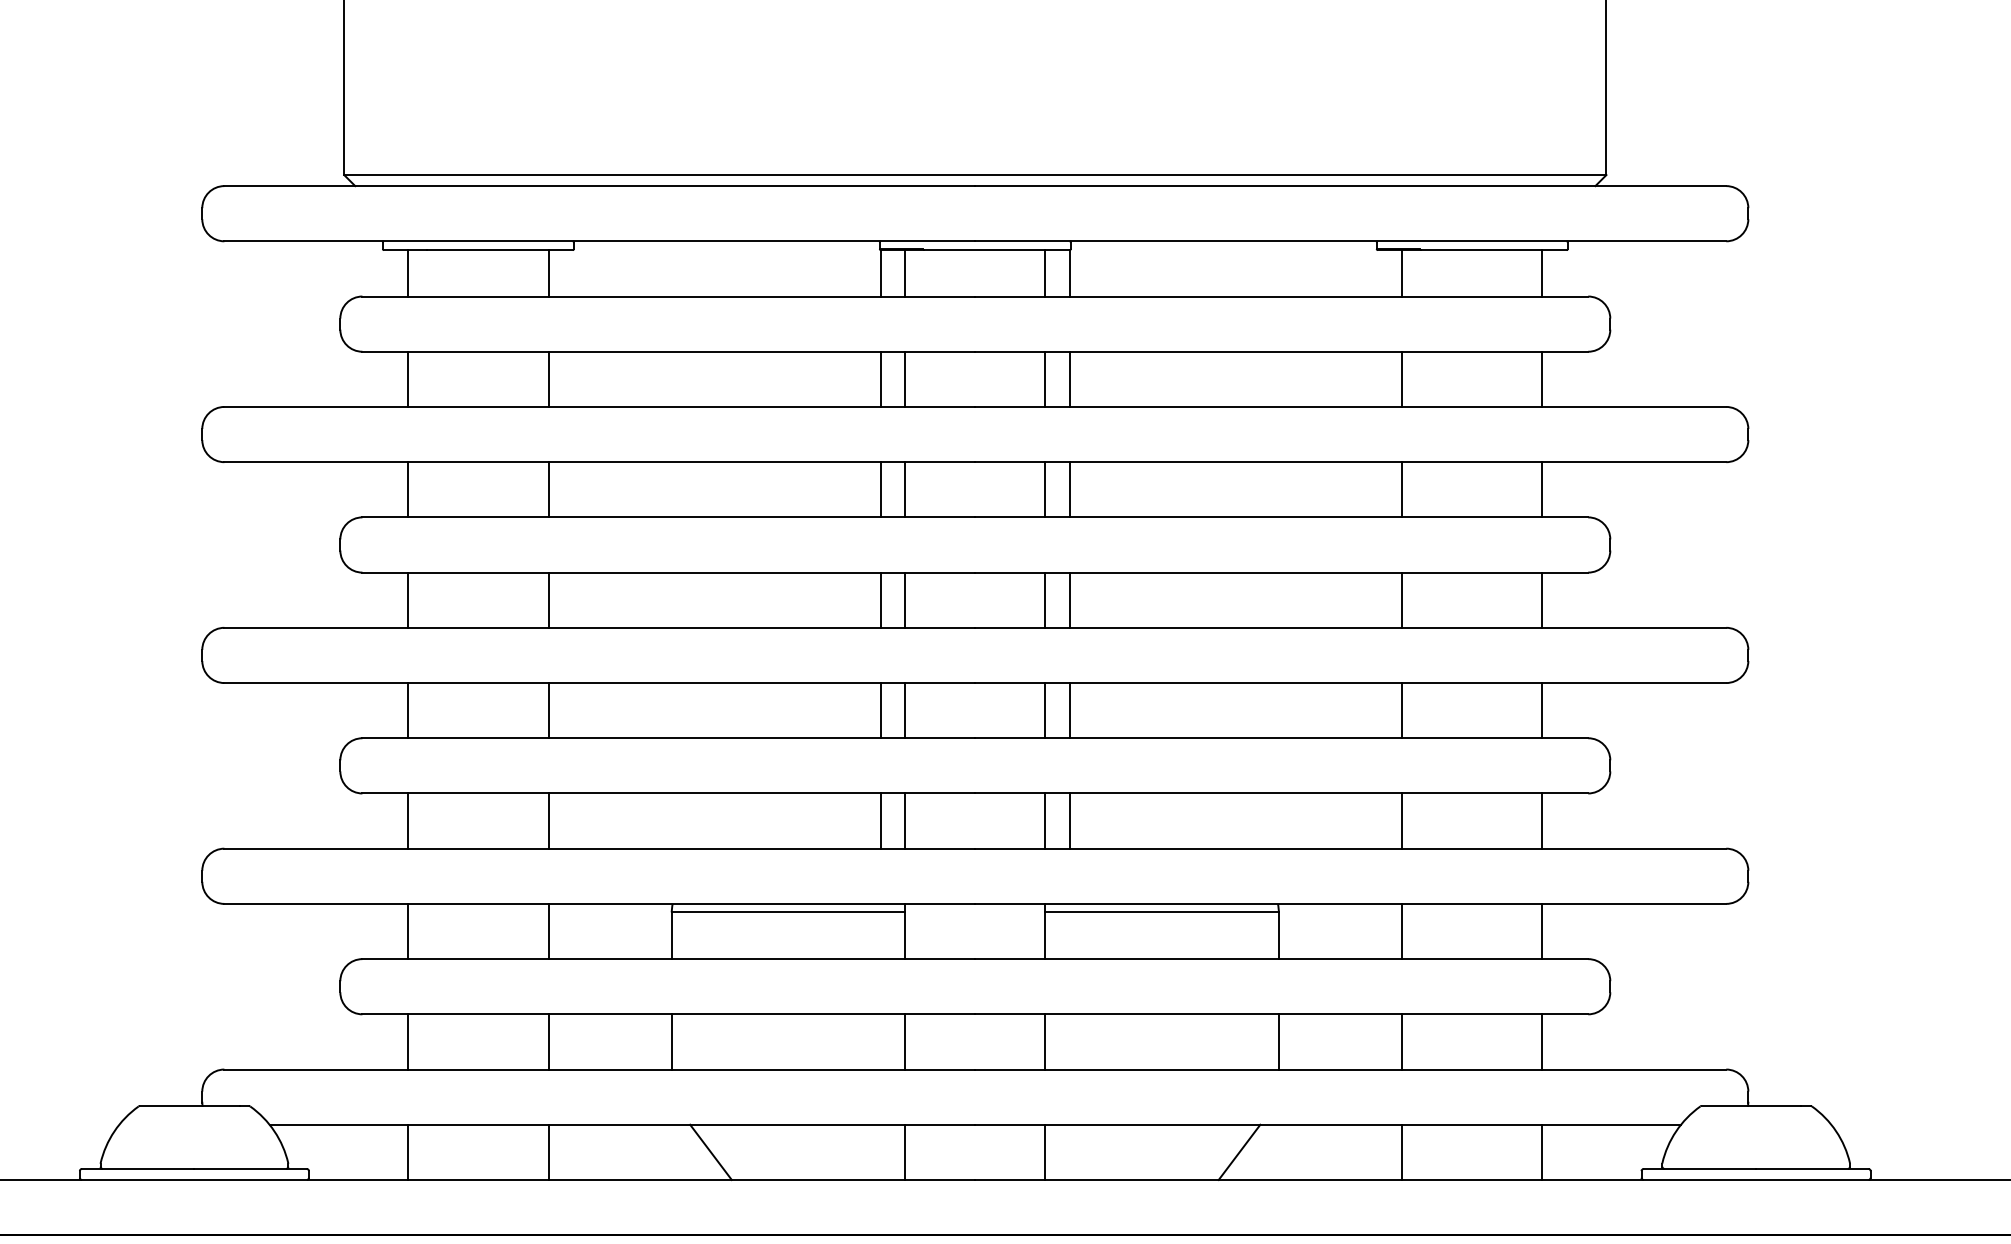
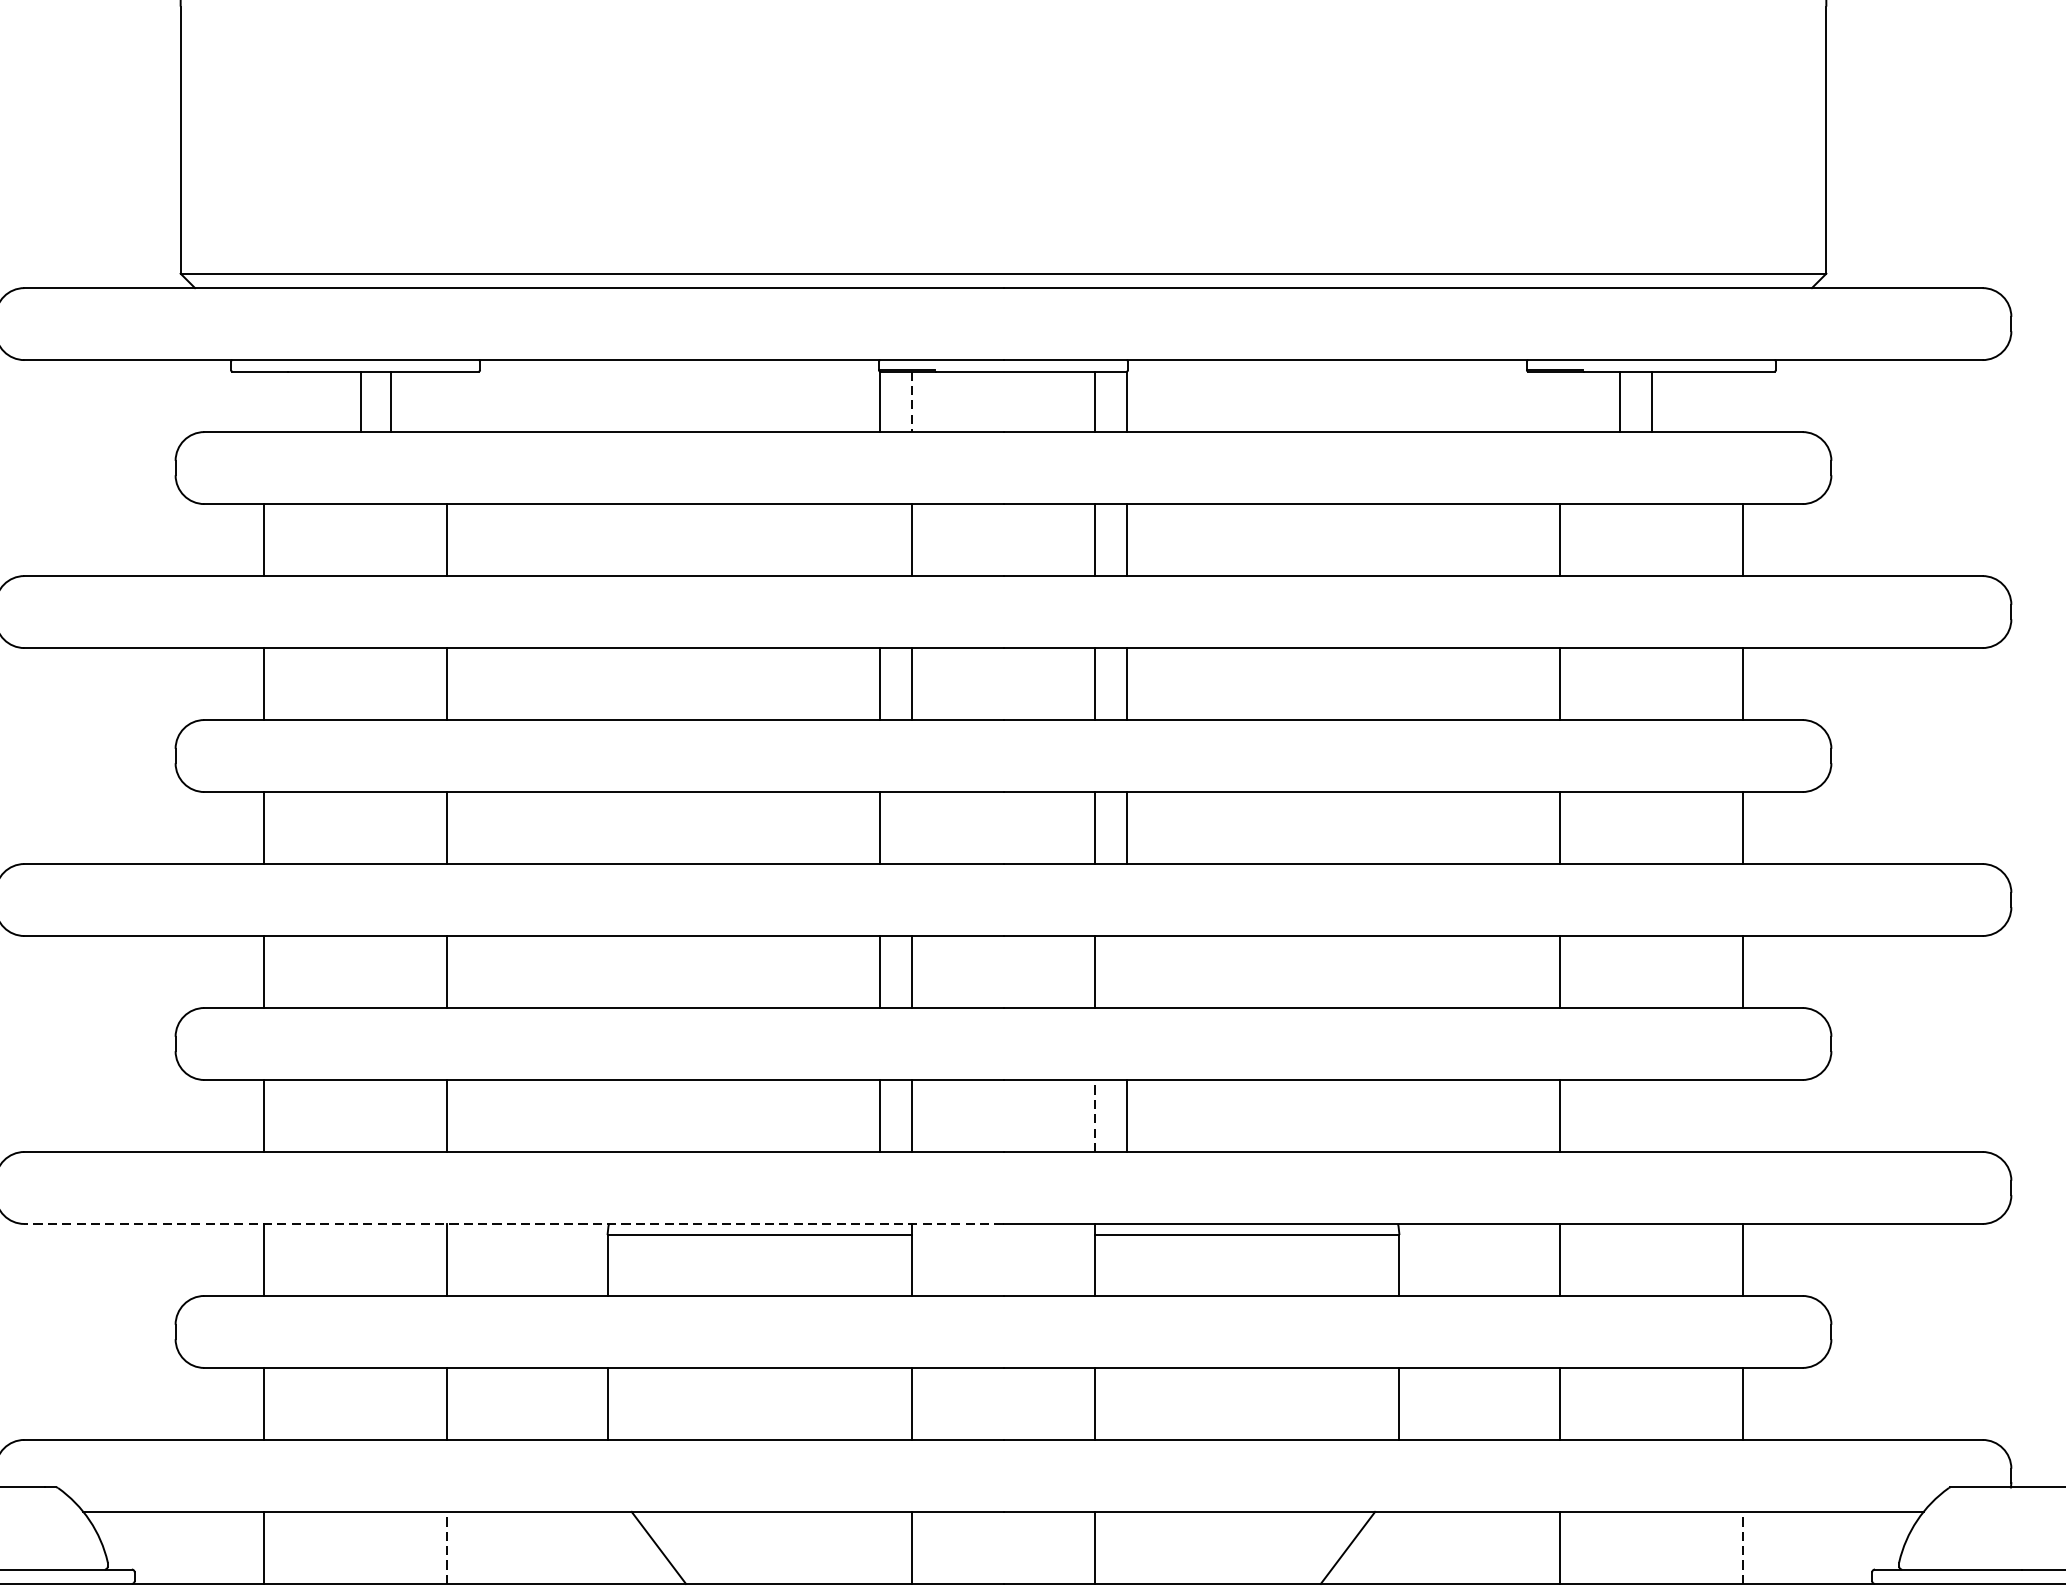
line: (408, 273) -> (360, 402), moved
line: (548, 273) -> (390, 402), moved
line: (905, 273) -> (912, 402), solid -> dashed
line: (1402, 273) -> (1620, 402), moved
line: (1542, 273) -> (1651, 402), moved
line: (880, 378) -> (879, 538), removed
line: (905, 599) -> (912, 827), removed
line: (1069, 710) -> (1126, 971), removed
line: (1542, 820) -> (1742, 1115), removed
line: (1045, 821) -> (1094, 1116), solid -> dashed
line: (599, 903) -> (513, 1223), solid -> dashed
line: (548, 1152) -> (447, 1548), solid -> dashed
line: (1542, 1152) -> (1742, 1548), solid -> dashed

